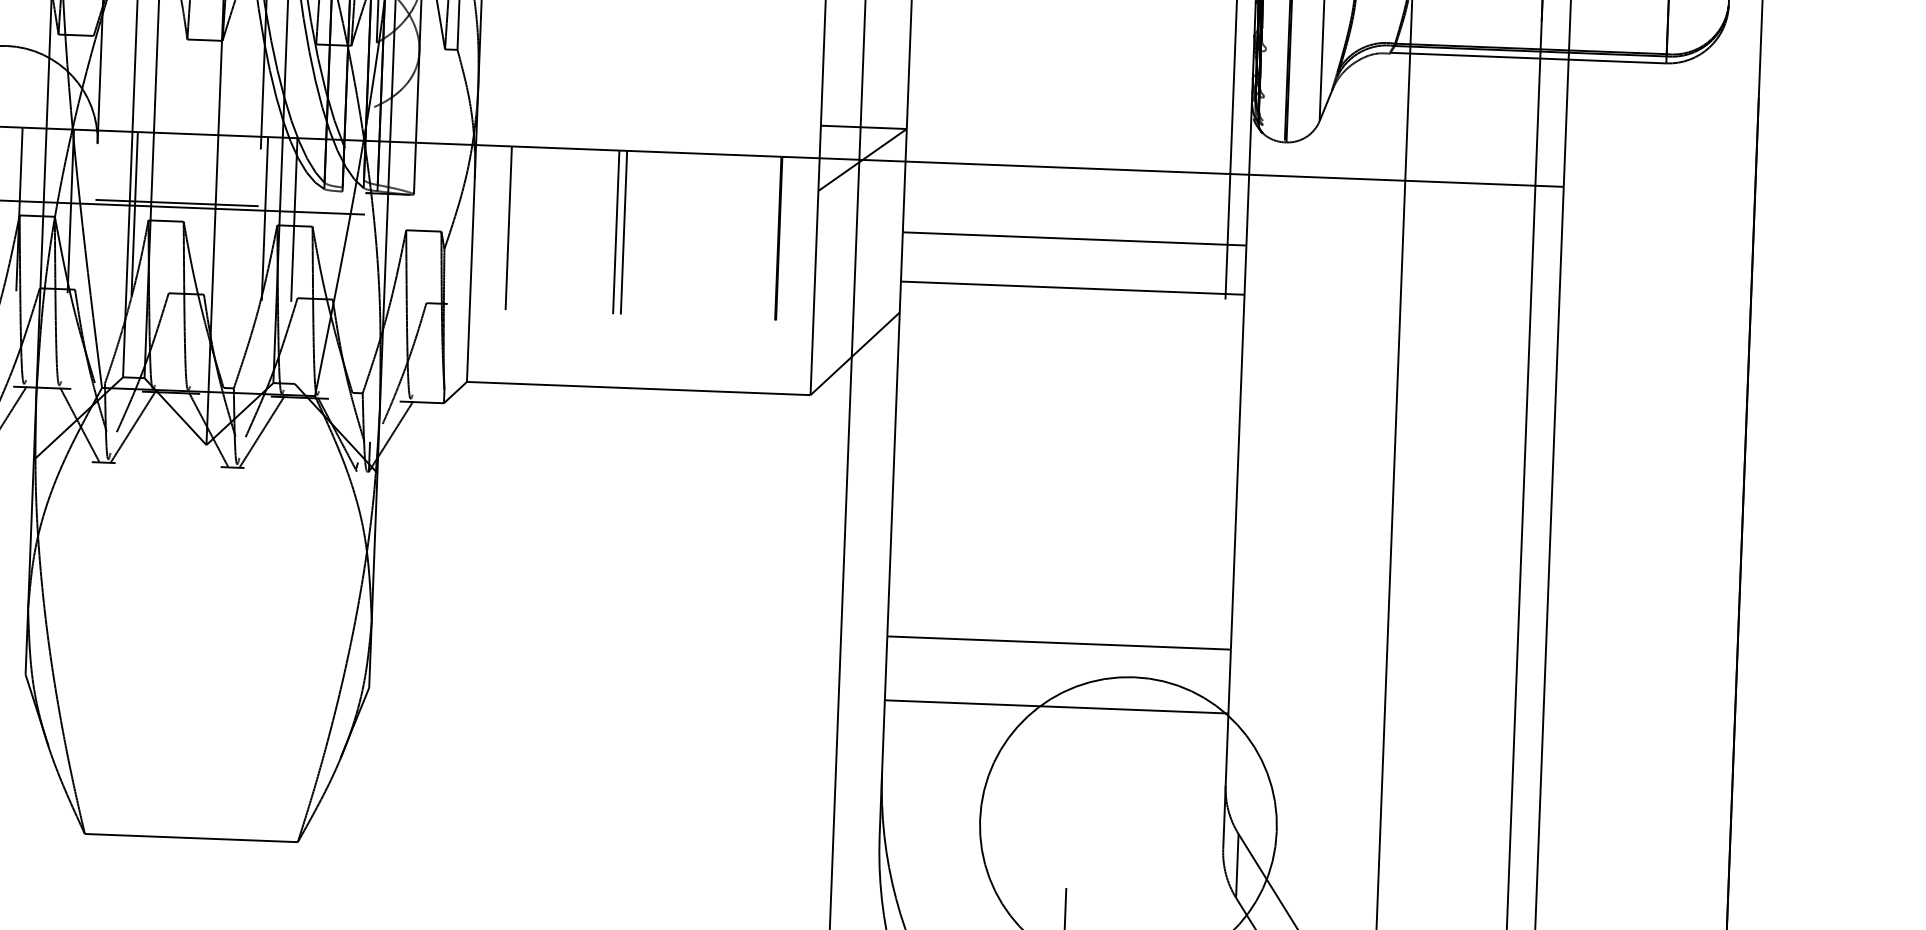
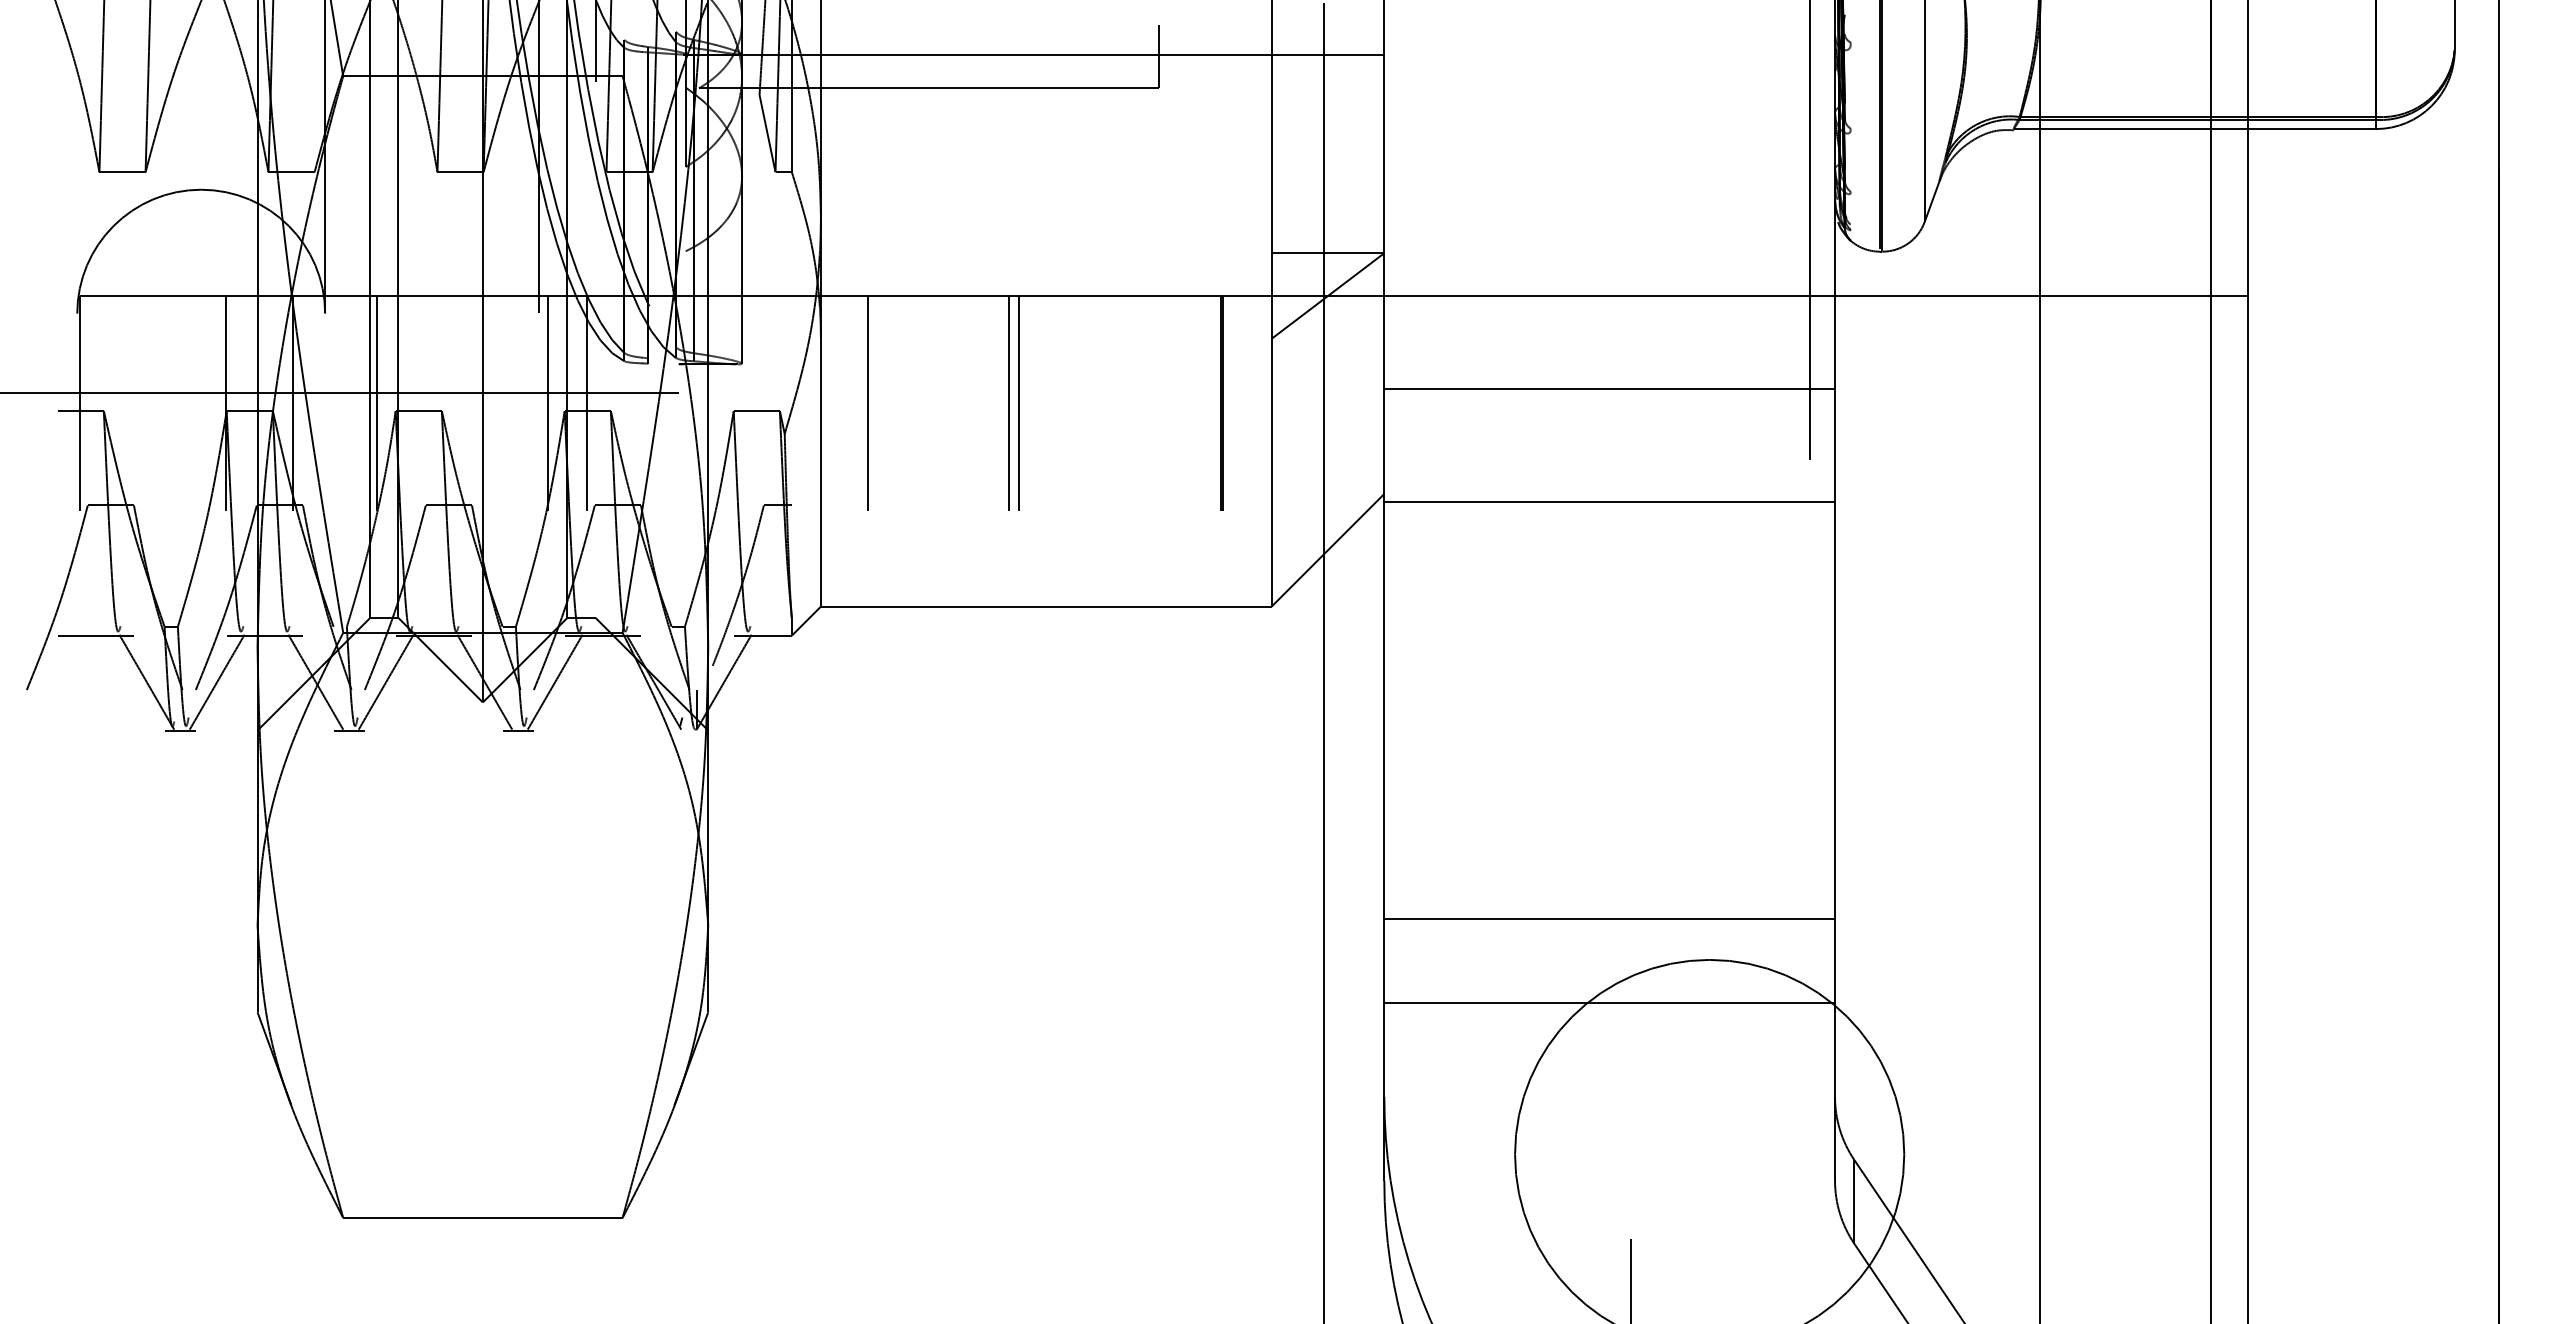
line: (177, 202) -> (432, 386), removed
line: (1072, 288) -> (1609, 502), moved

